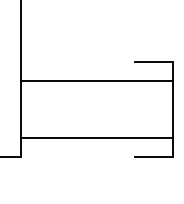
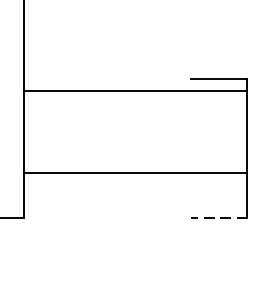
line: (97, 80) -> (135, 89), moved
line: (97, 137) -> (135, 172), moved
line: (154, 156) -> (219, 217), solid -> dashed

